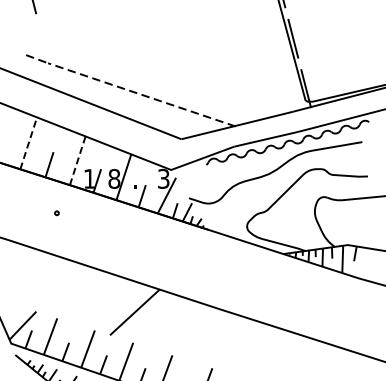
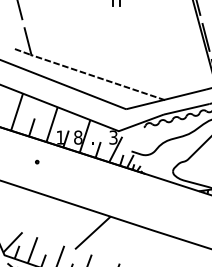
line: (43, 44) -> (27, 41), added
line: (28, 142) -> (16, 111), dashed -> solid
line: (77, 160) -> (51, 124), dashed -> solid

